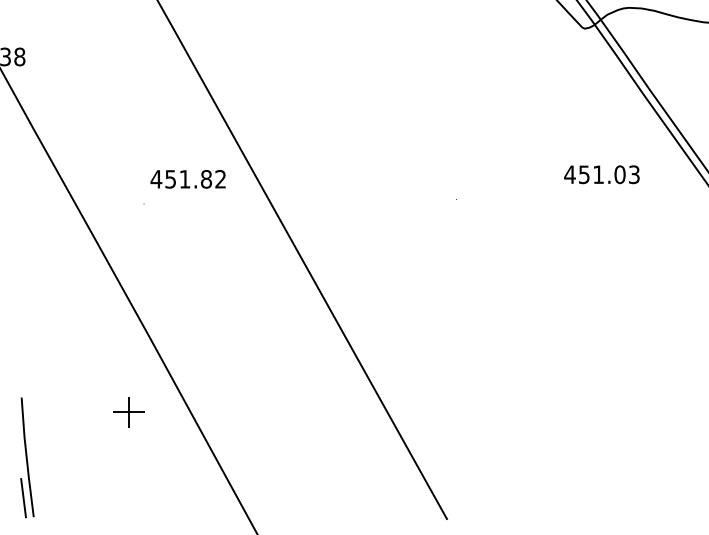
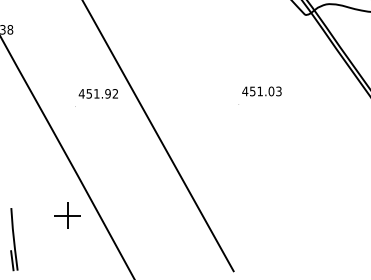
text: (601, 174) -> (261, 91), moved
text: (205, 178) -> (107, 93), 451.82 -> 451.92
part: (129, 411) -> (67, 215), size x1.67

